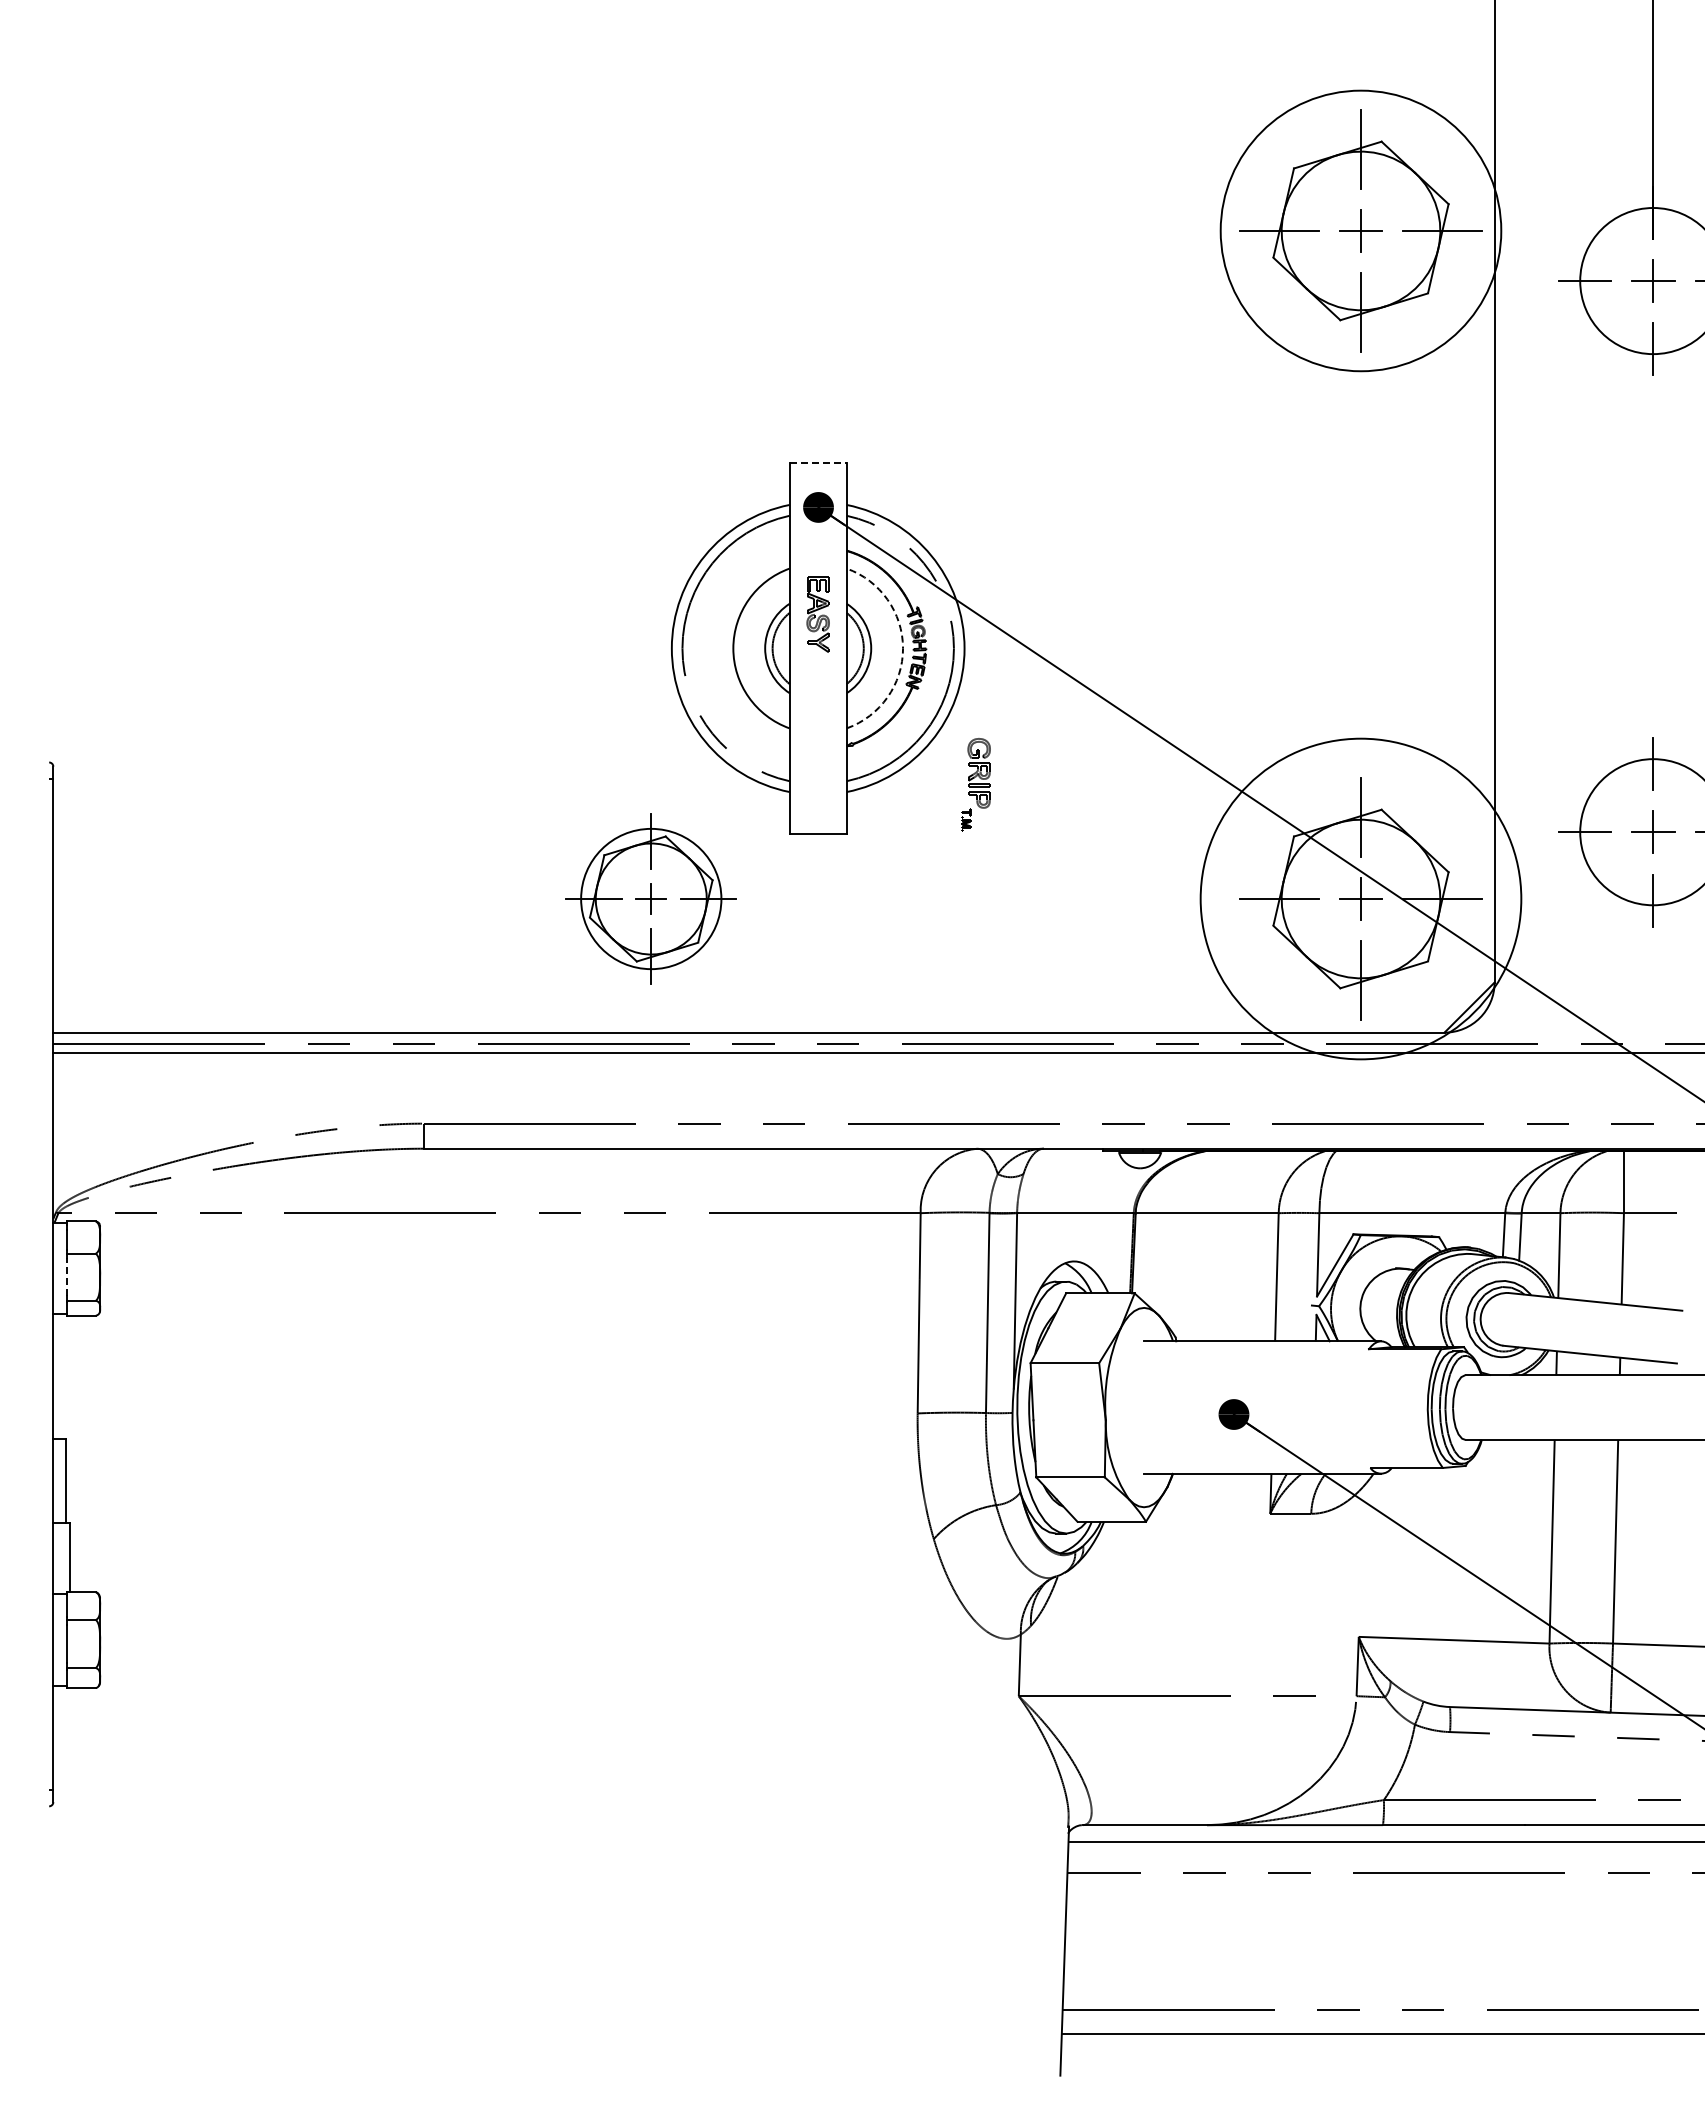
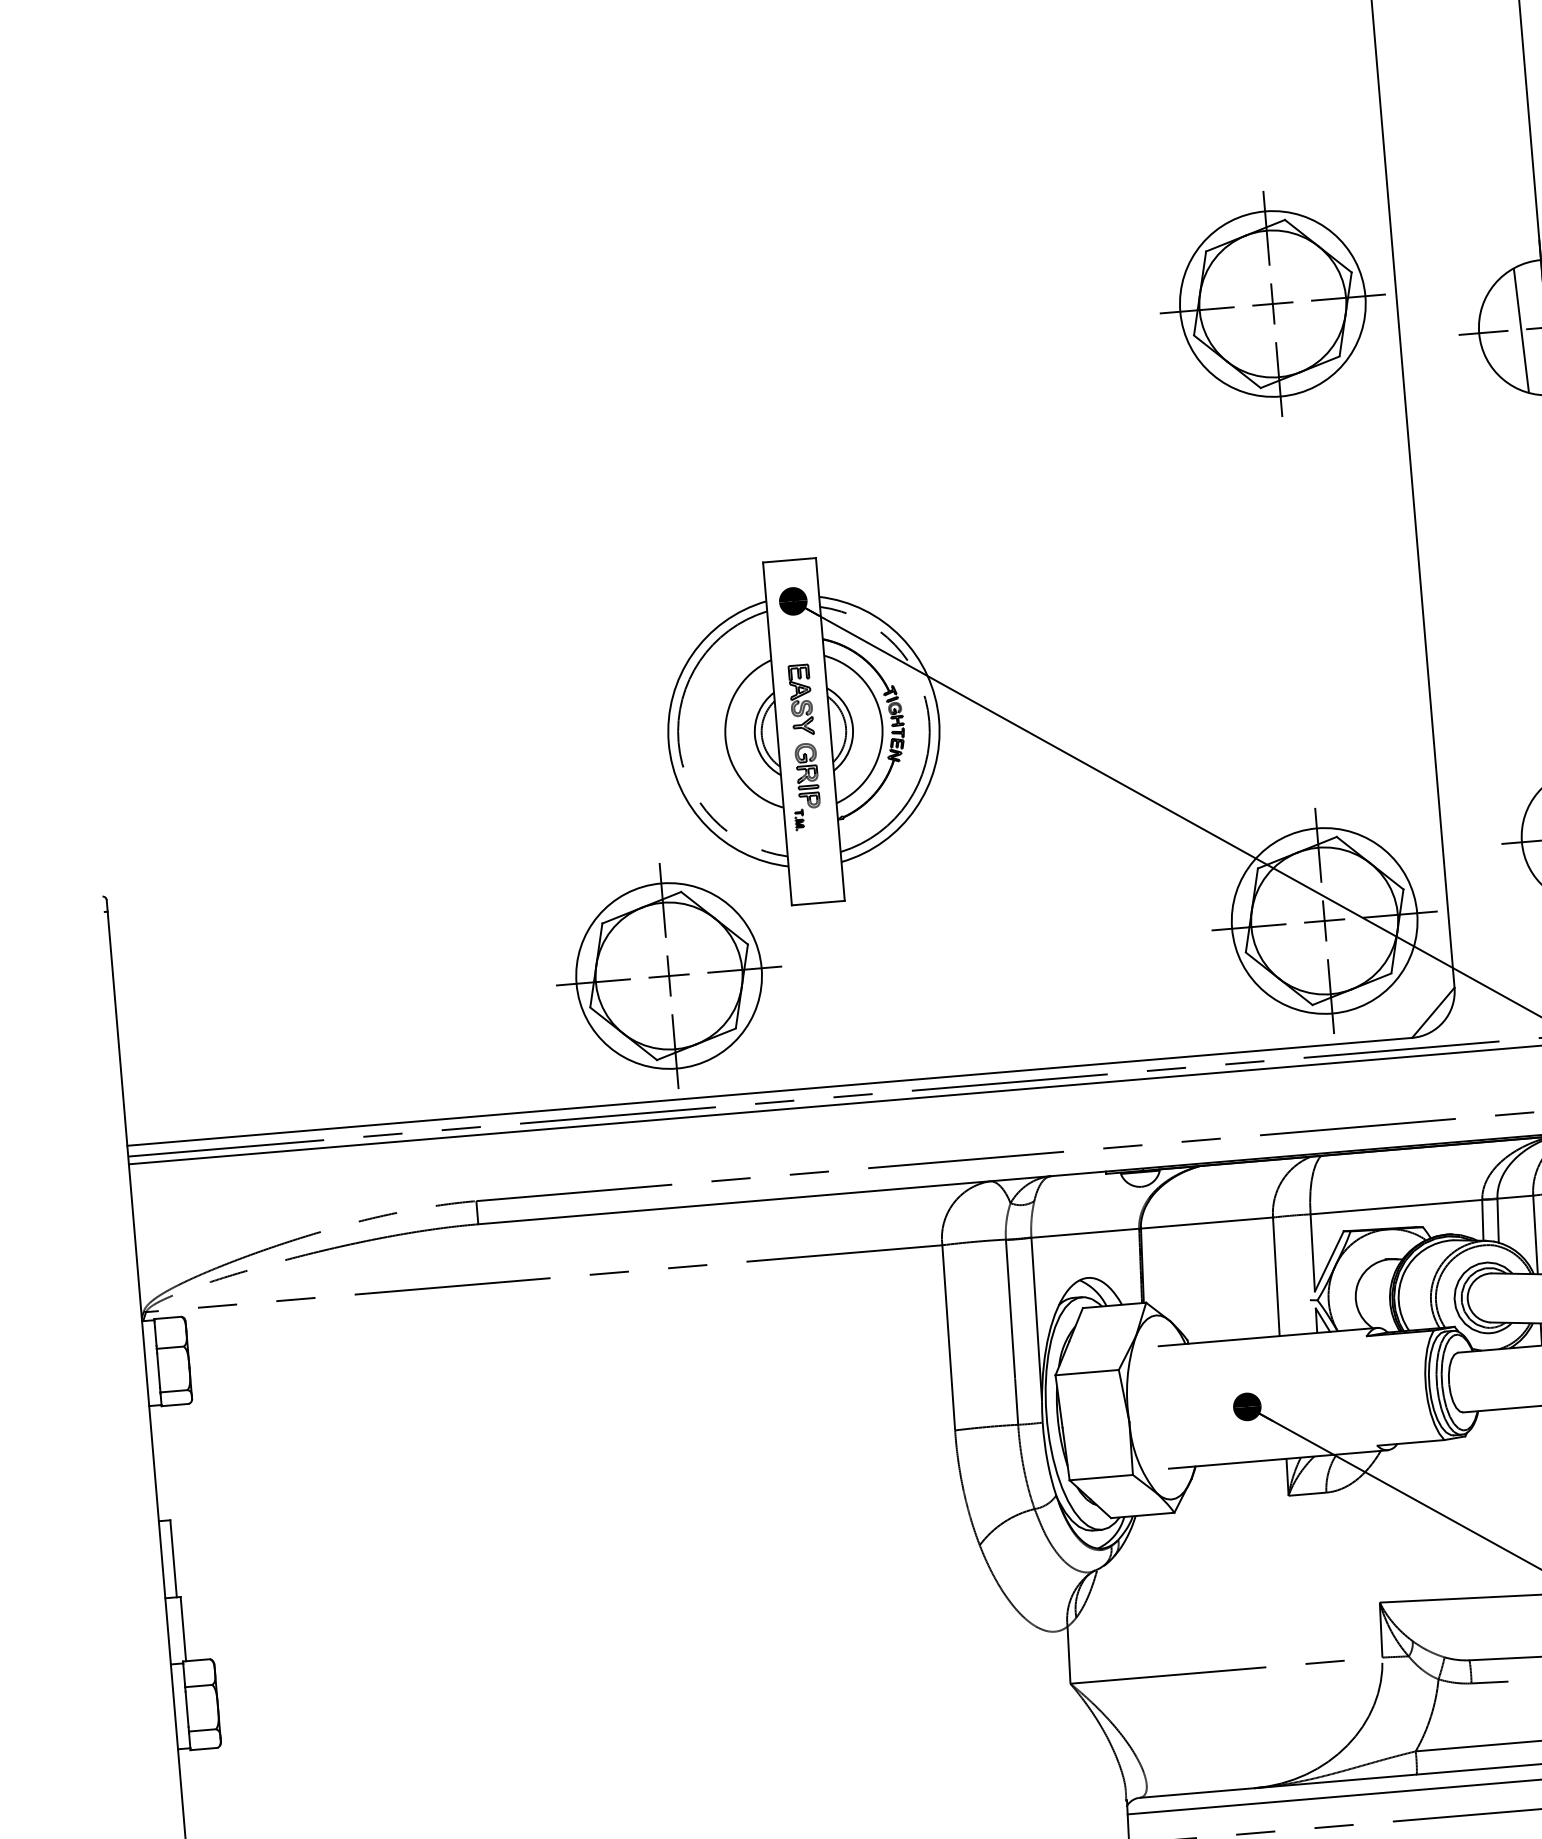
circle: (1360, 230) -> (1272, 303), size x0.71
line: (1625, 281) -> (1521, 330), added
line: (818, 462) -> (789, 559), dashed -> solid
arc: (903, 648) -> (882, 725), dashed -> solid
part: (975, 784) -> (805, 786), moved
part: (651, 898) -> (669, 975), size x1.43
circle: (1360, 898) -> (1324, 920), size x0.62
line: (66, 1277) -> (158, 1370), dashed -> solid

